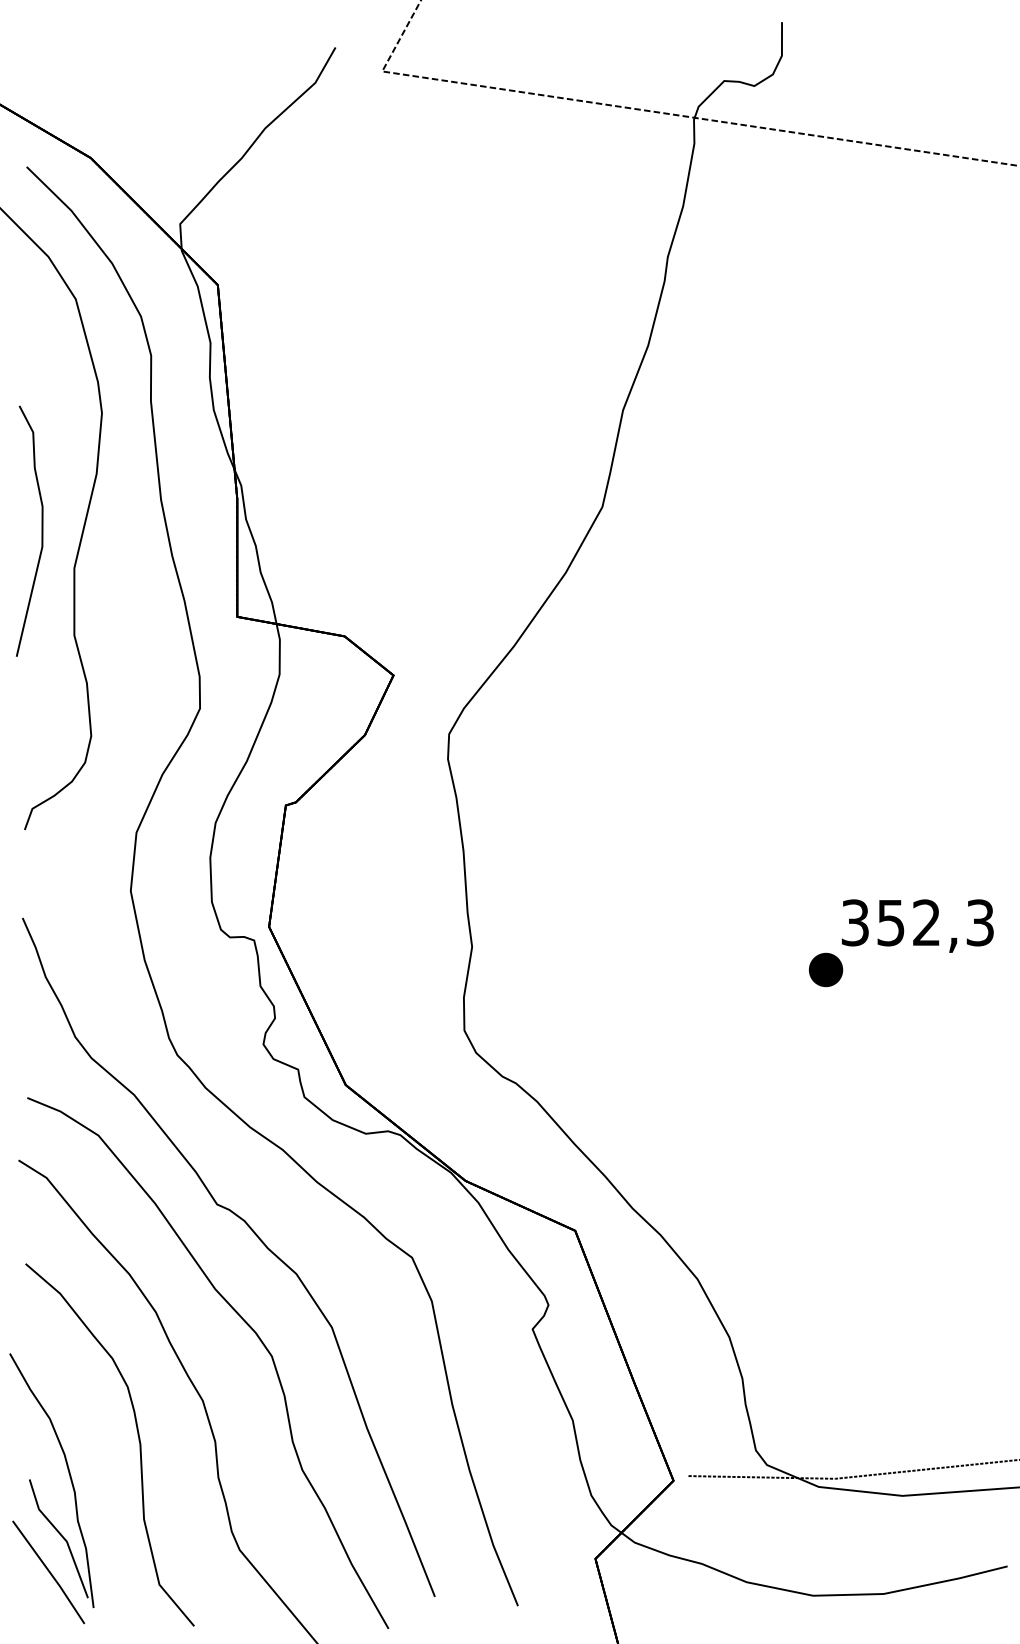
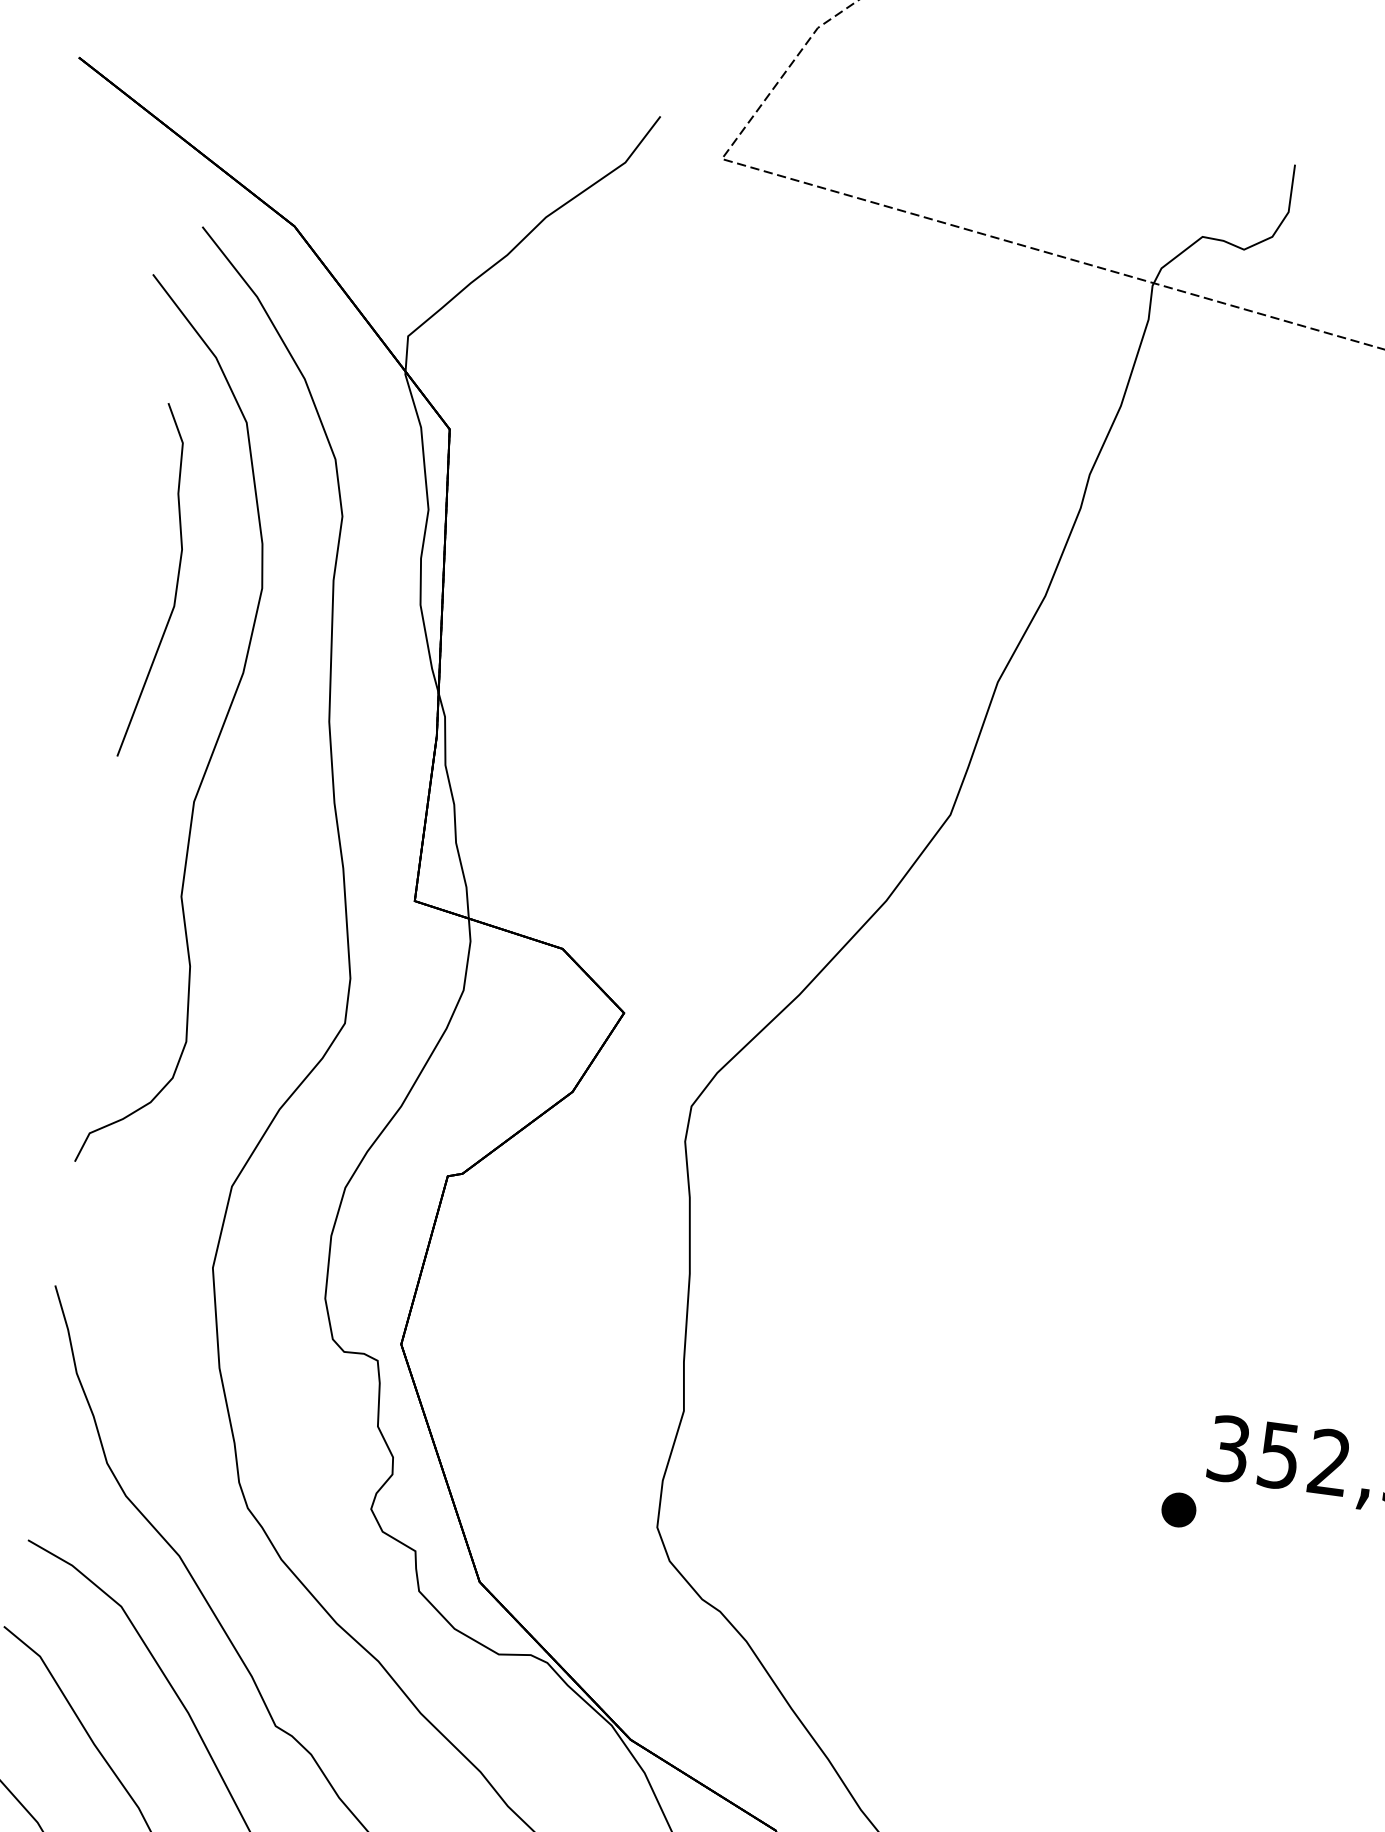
curve: (41, 530) -> (176, 583), moved
part: (826, 969) -> (1179, 1509), size x0.71

